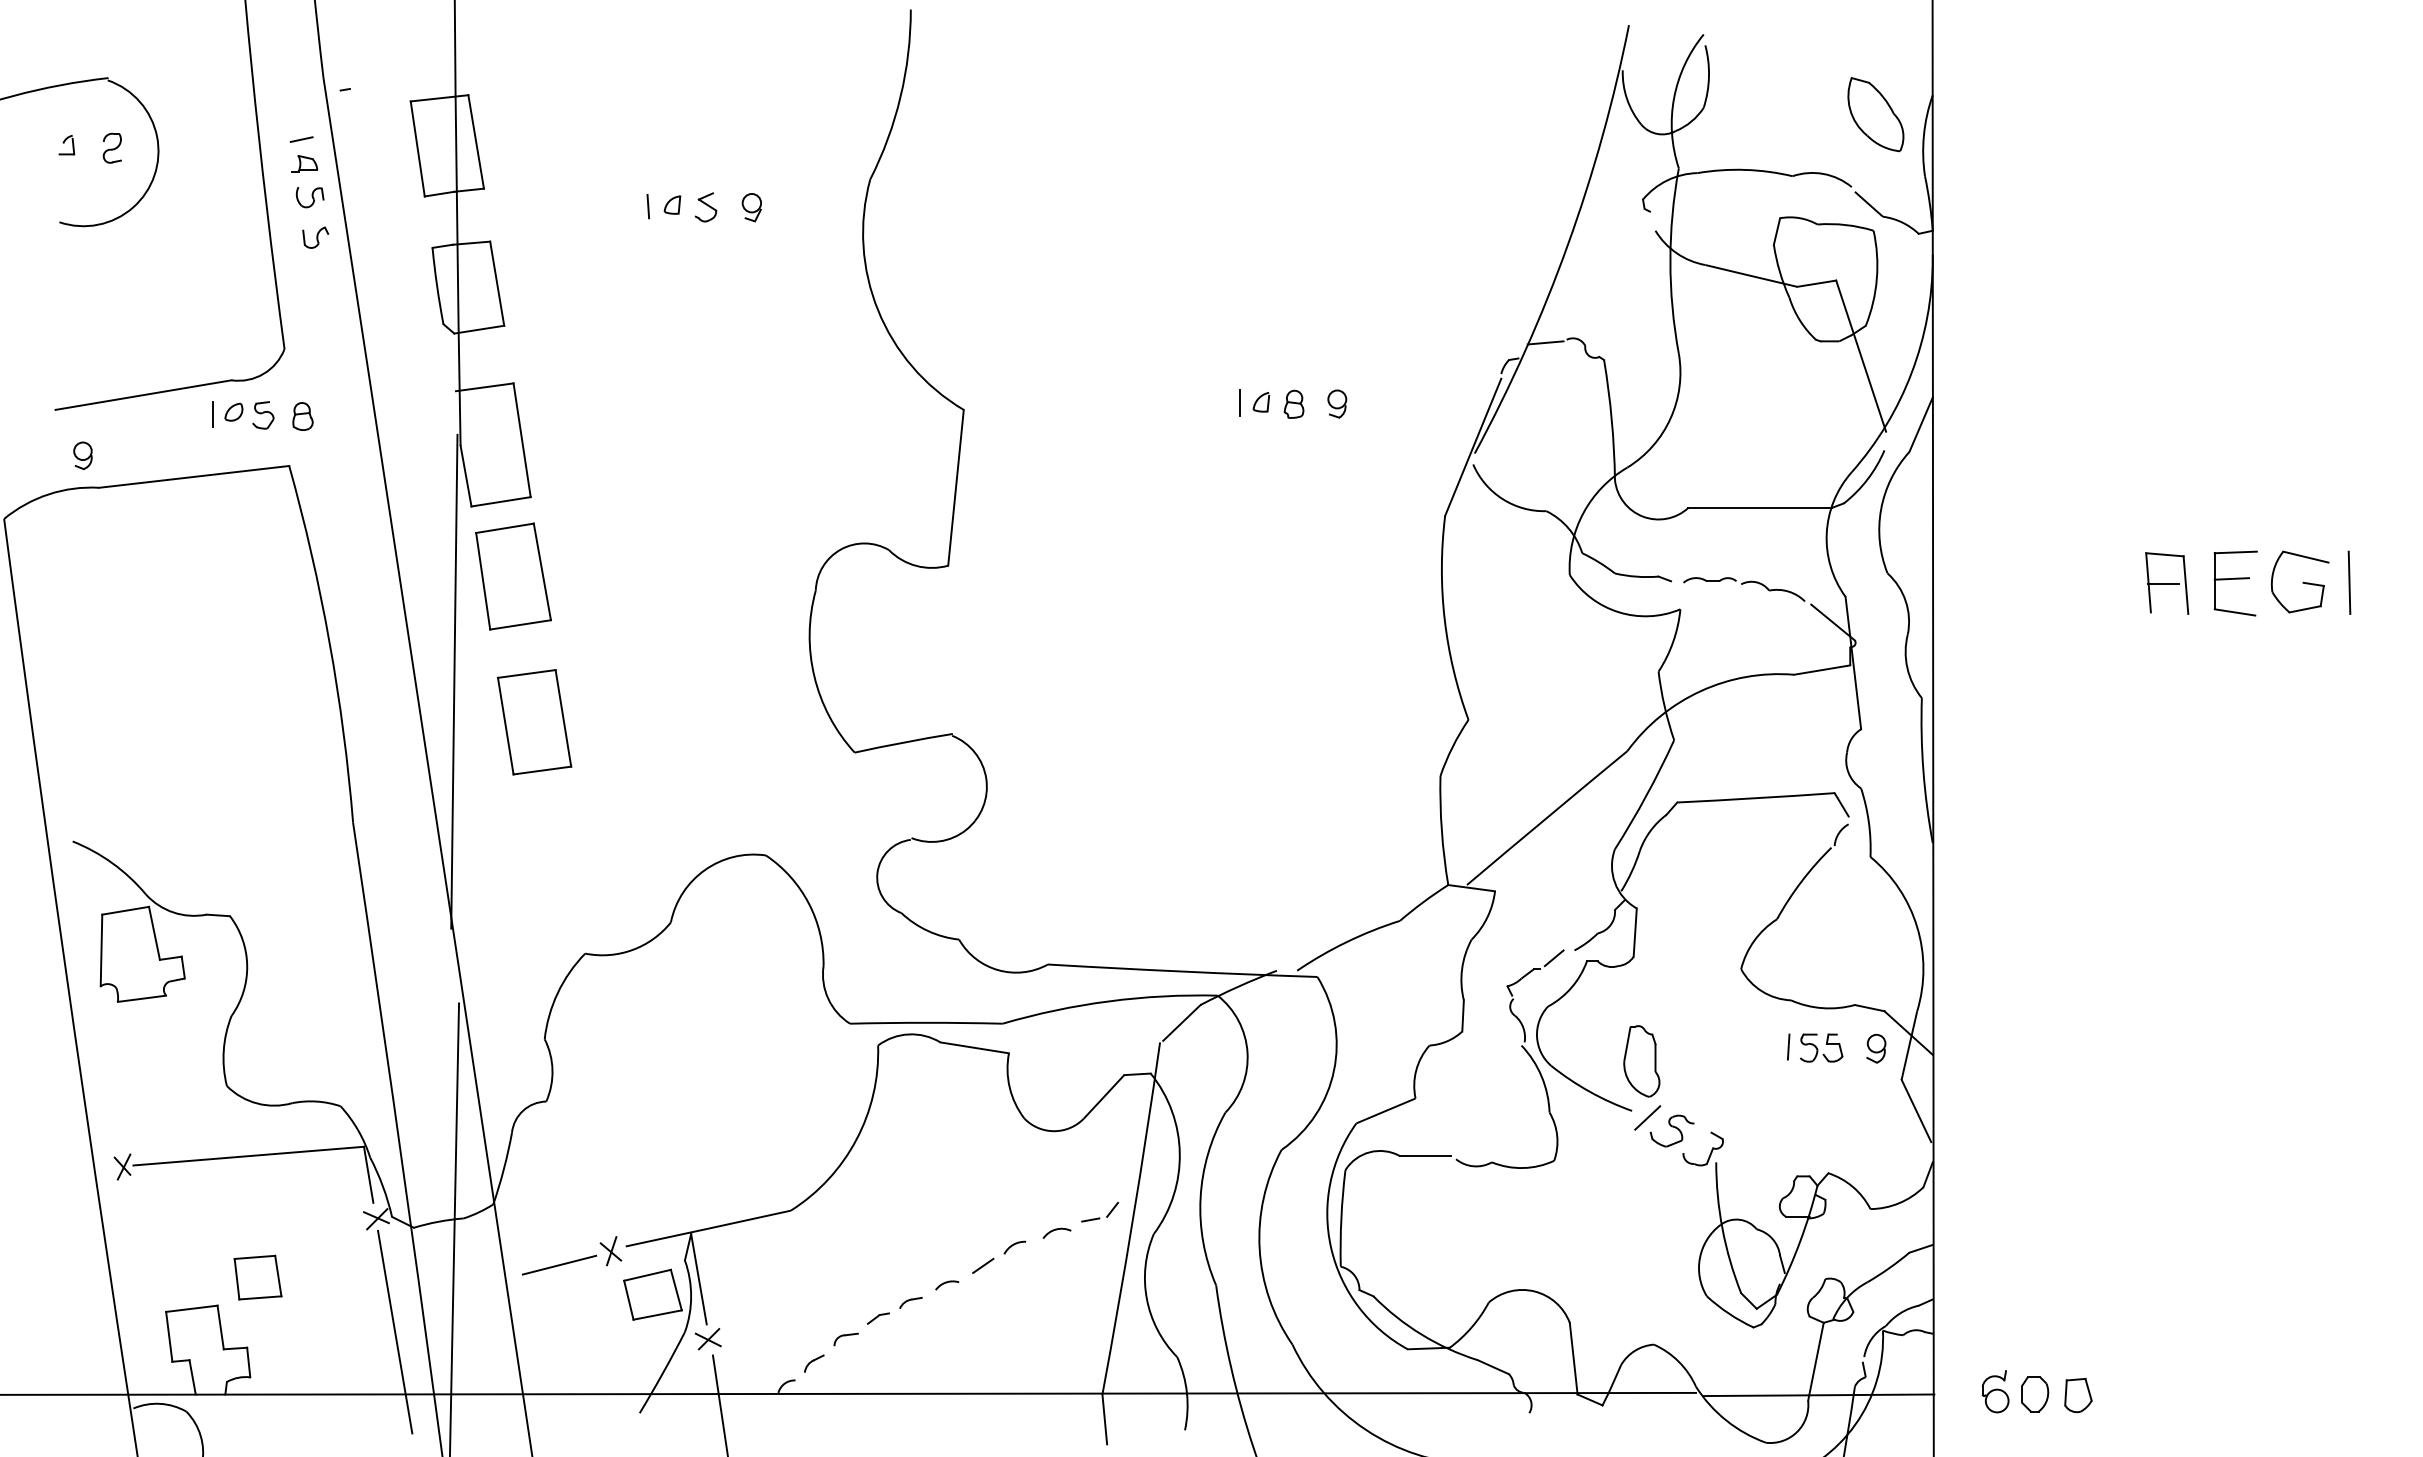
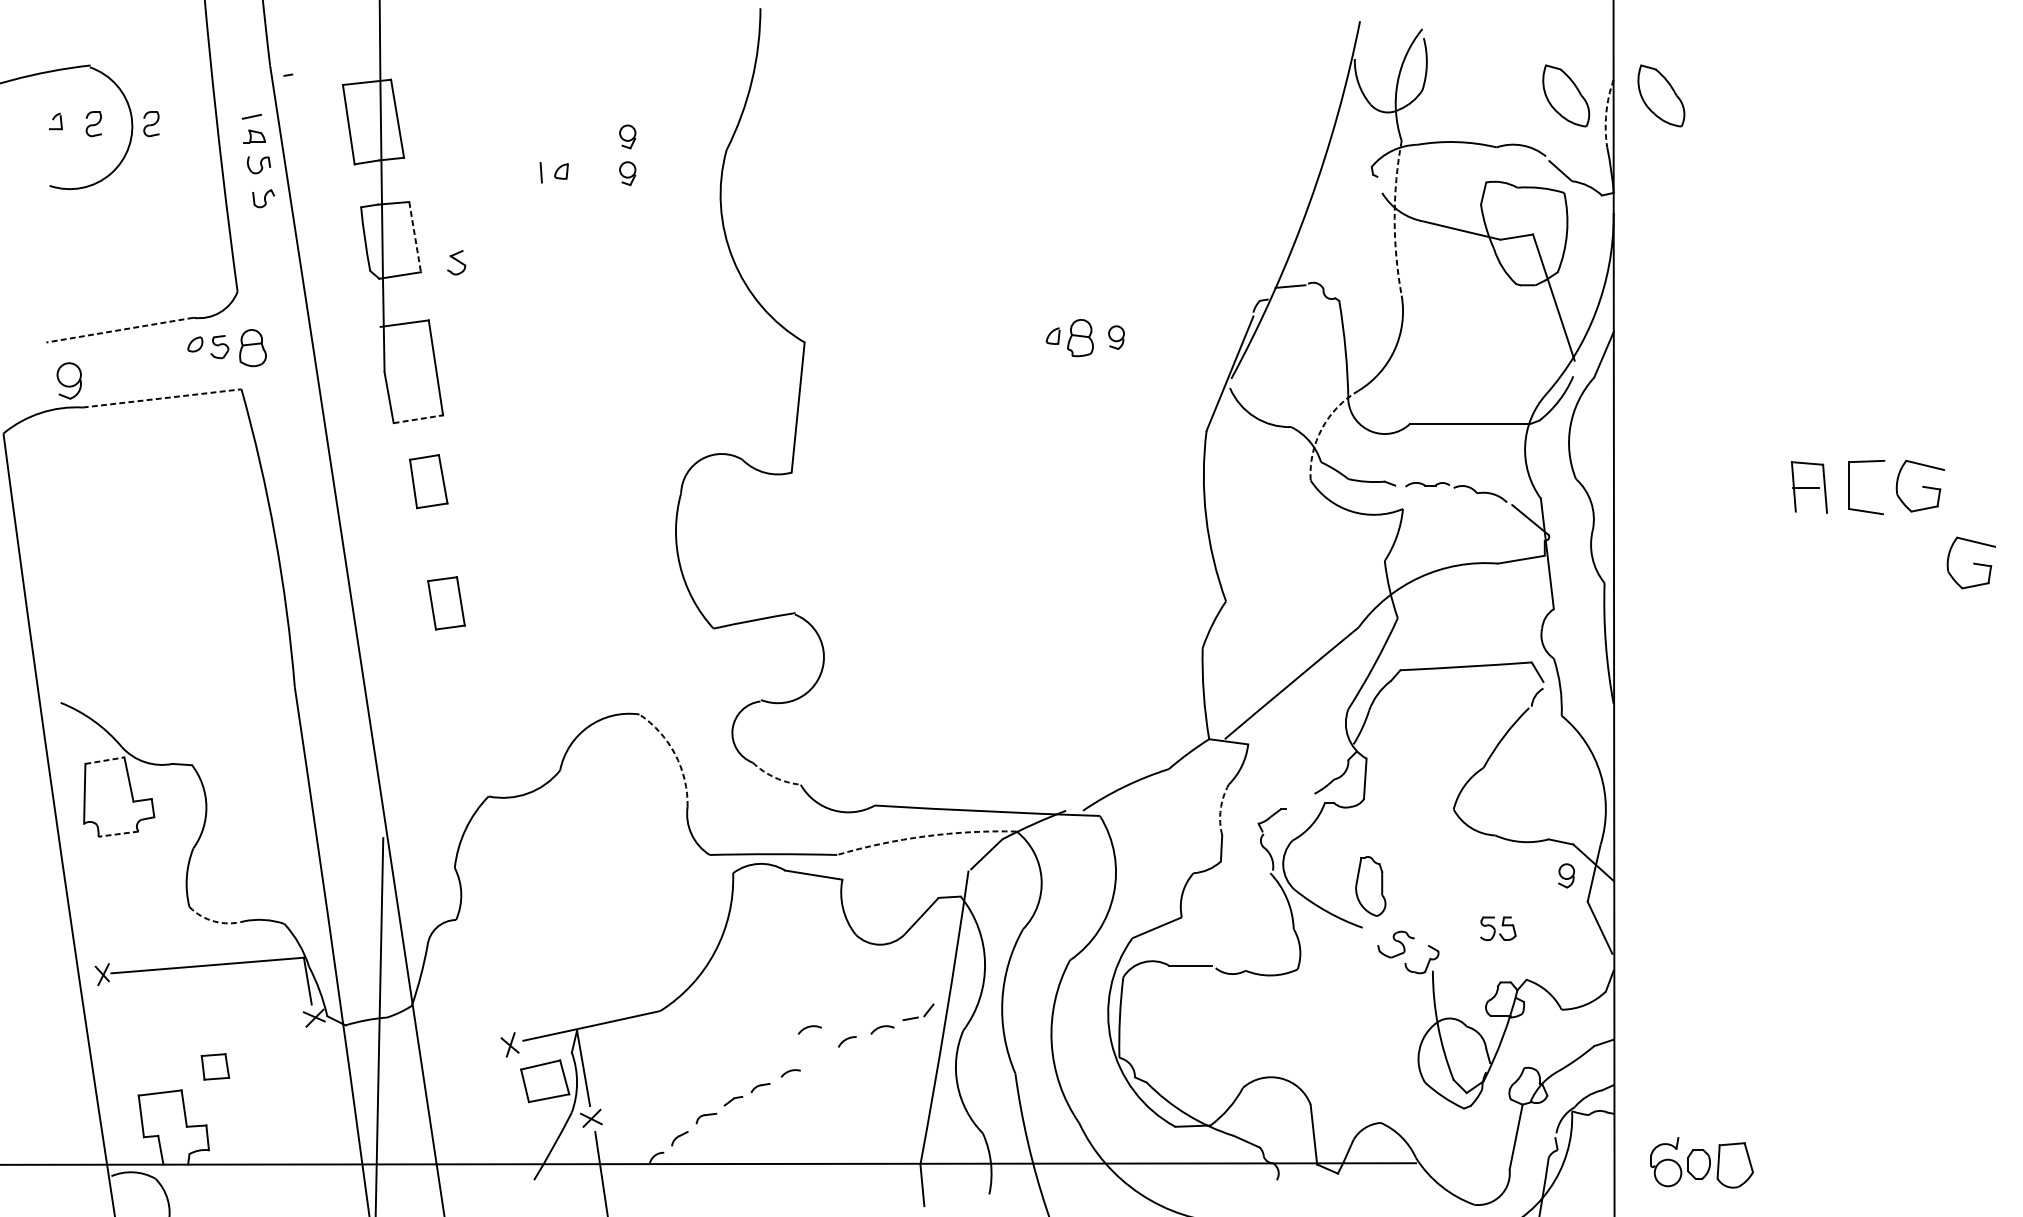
part: (1989, 114) -> (1661, 95), added
arc: (1923, 135) -> (1605, 113), solid -> dashed
part: (180, 147) -> (150, 123), added
part: (751, 163) -> (627, 136), added
part: (705, 207) -> (456, 262), moved
arc: (1670, 261) -> (1394, 218), solid -> dashed
line: (497, 283) -> (415, 236), solid -> dashed
line: (143, 395) -> (119, 330), solid -> dashed
line: (1239, 402) -> (1034, 336), removed
part: (1293, 403) -> (1079, 337), size x1.6
line: (212, 414) -> (177, 346), removed
part: (302, 416) -> (252, 348), size x1.6
part: (82, 455) -> (68, 380), size x1.6
line: (194, 476) -> (162, 398), solid -> dashed
line: (501, 501) -> (418, 418), solid -> dashed
arc: (1583, 513) -> (1322, 428), solid -> dashed
part: (513, 576) -> (428, 481), size x0.6
line: (2231, 578) -> (1863, 483), removed
line: (2349, 582) -> (1961, 486), removed
part: (2360, 673) -> (1970, 562), added
line: (454, 681) -> (379, 569), removed
part: (534, 722) -> (446, 603), size x0.6
arc: (808, 903) -> (675, 754), solid -> dashed
line: (125, 910) -> (104, 760), solid -> dashed
arc: (928, 931) -> (775, 777), solid -> dashed
line: (1553, 958) -> (1297, 800), removed
arc: (1462, 969) -> (1221, 809), solid -> dashed
line: (141, 998) -> (118, 833), solid -> dashed
arc: (1109, 1001) -> (926, 836), solid -> dashed
line: (1788, 1046) -> (1493, 873), removed
part: (1821, 1047) -> (1498, 928), moved
arc: (257, 1103) -> (215, 921), solid -> dashed
line: (1647, 1117) -> (1375, 933), removed
arc: (969, 1230) -> (809, 1027), added
line: (559, 1264) -> (467, 1056), removed
line: (983, 1265) -> (821, 1056), removed
part: (257, 1277) -> (215, 1066), size x0.7
line: (395, 1331) -> (330, 1111), removed
part: (1995, 1391) -> (1666, 1162), size x1.4
line: (1818, 1395) -> (1518, 1165), removed
part: (2078, 1395) -> (1735, 1165), size x1.6

